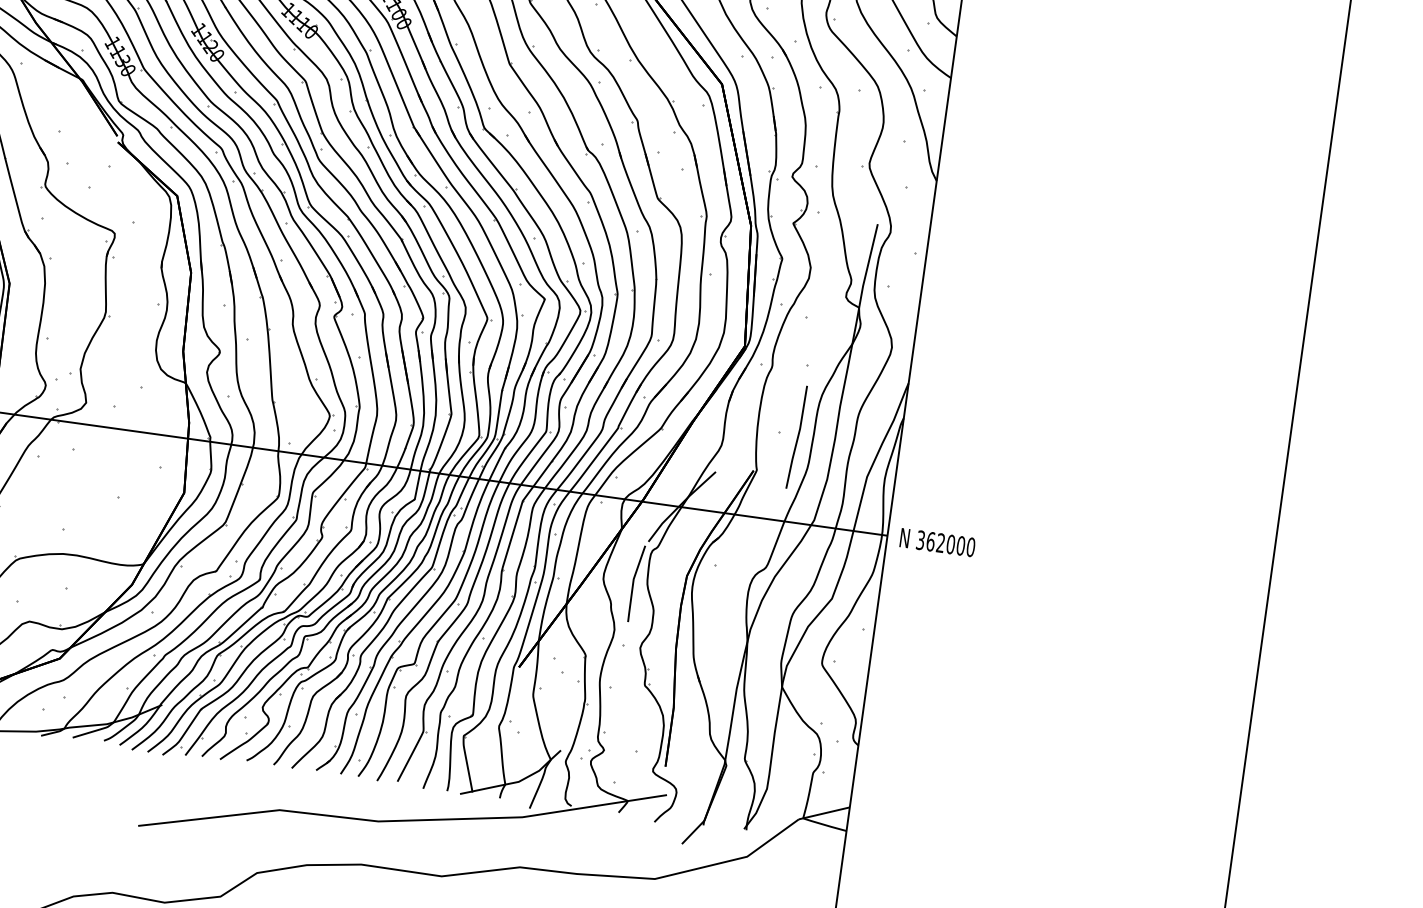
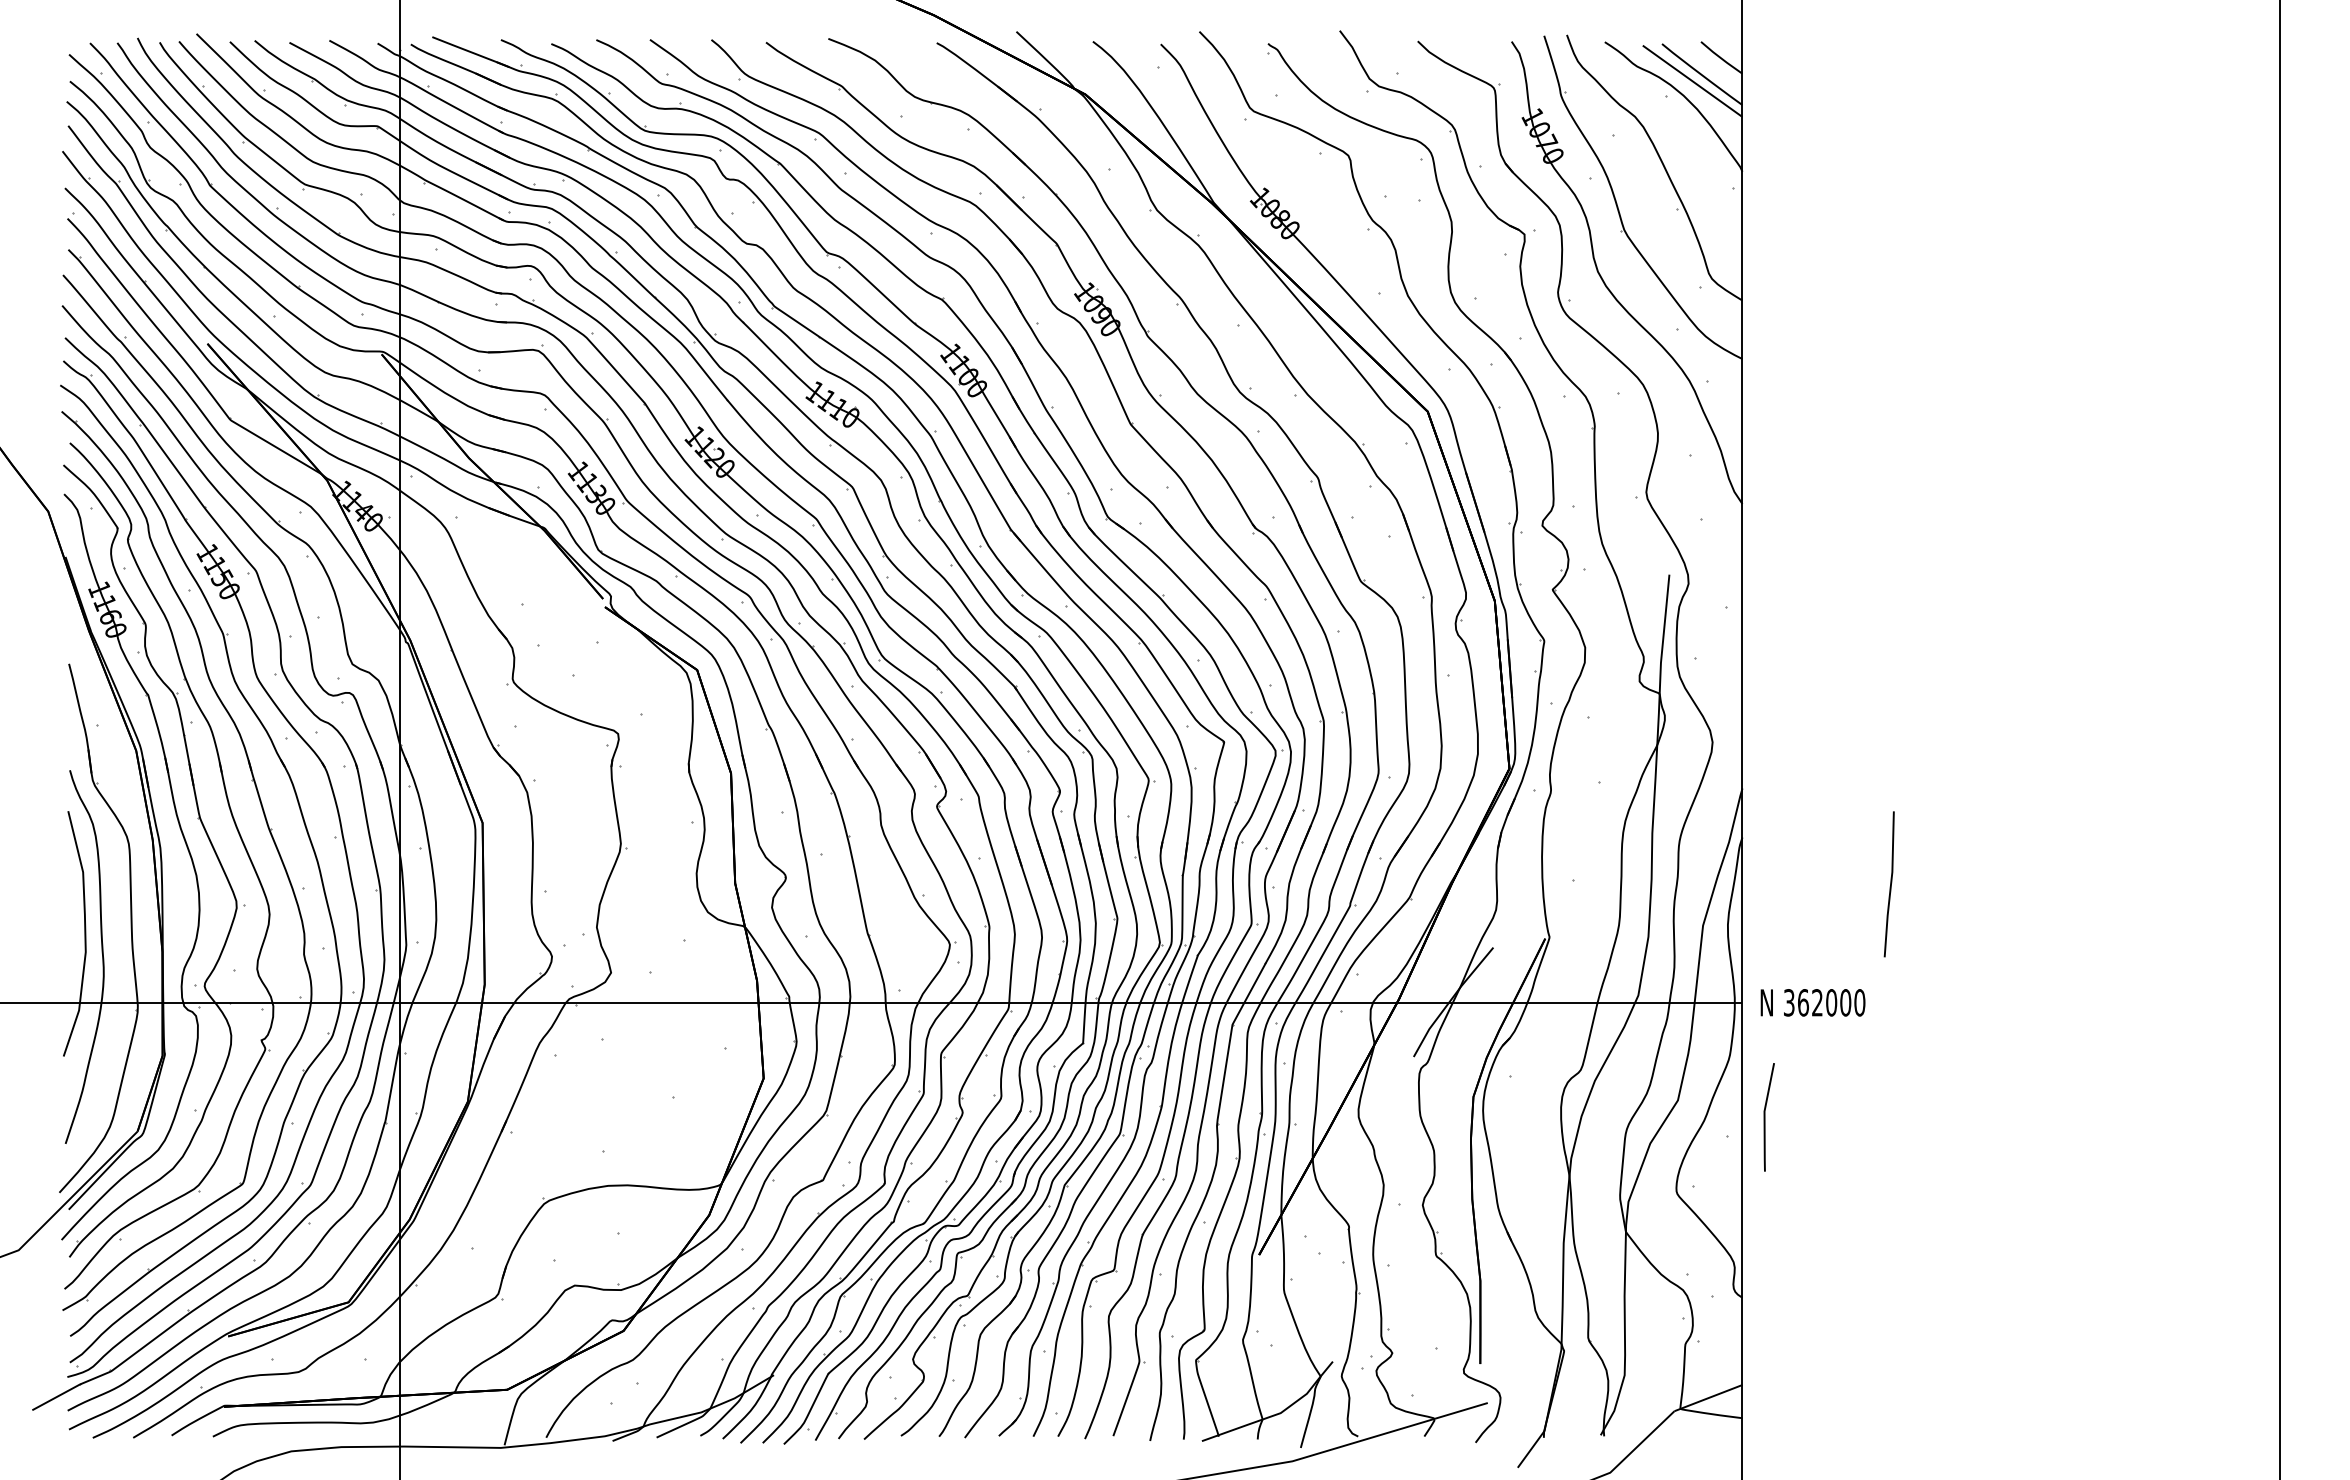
line: (797, 437) -> (1890, 884), moved
line: (633, 583) -> (1765, 1117), moved

